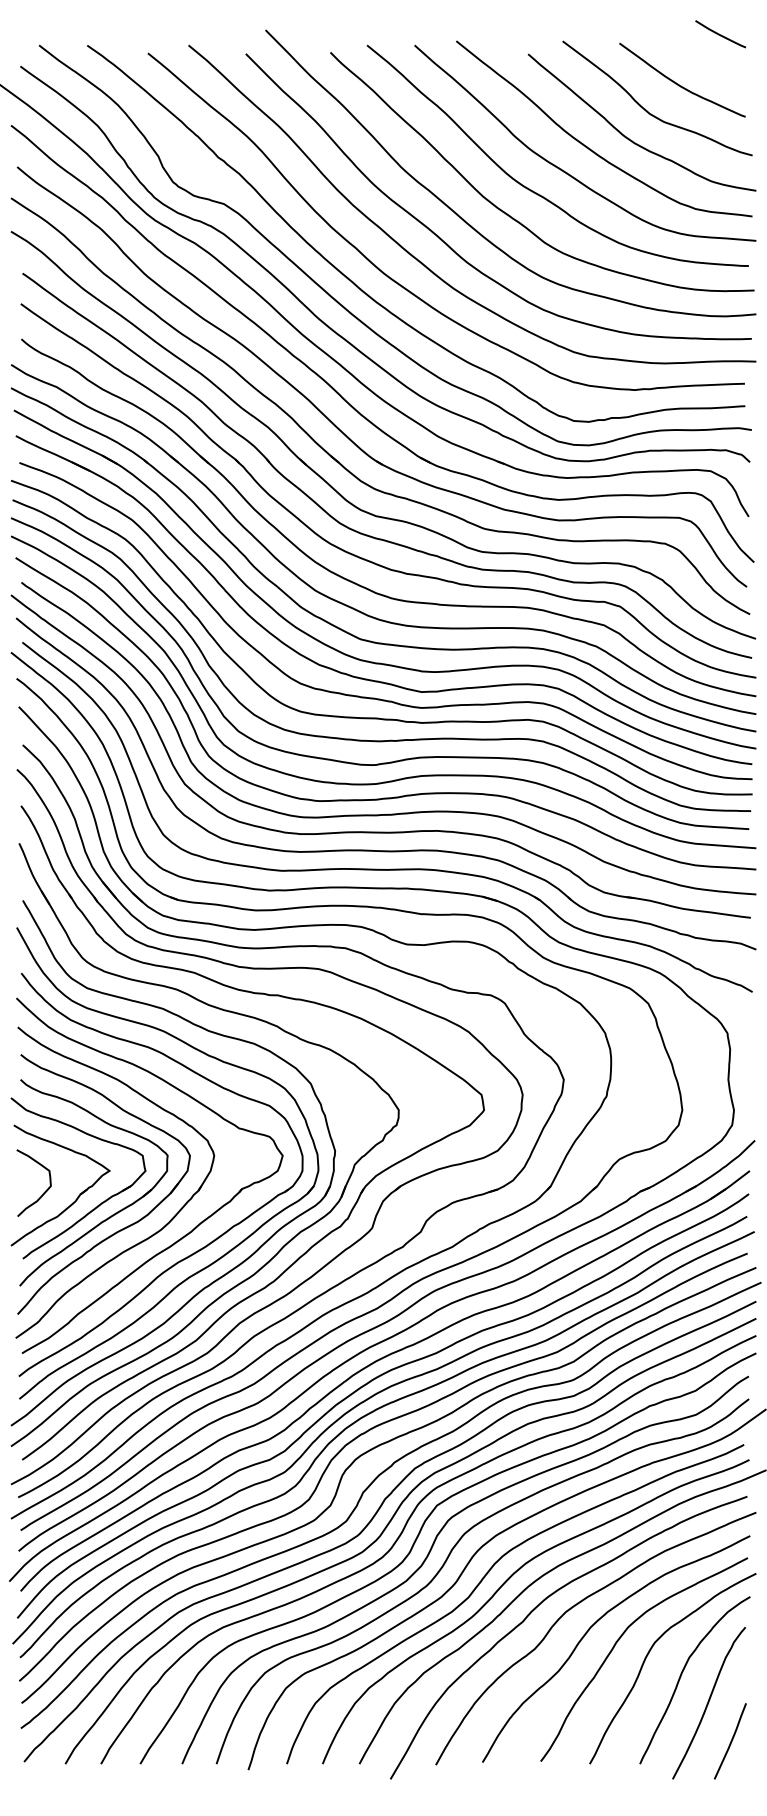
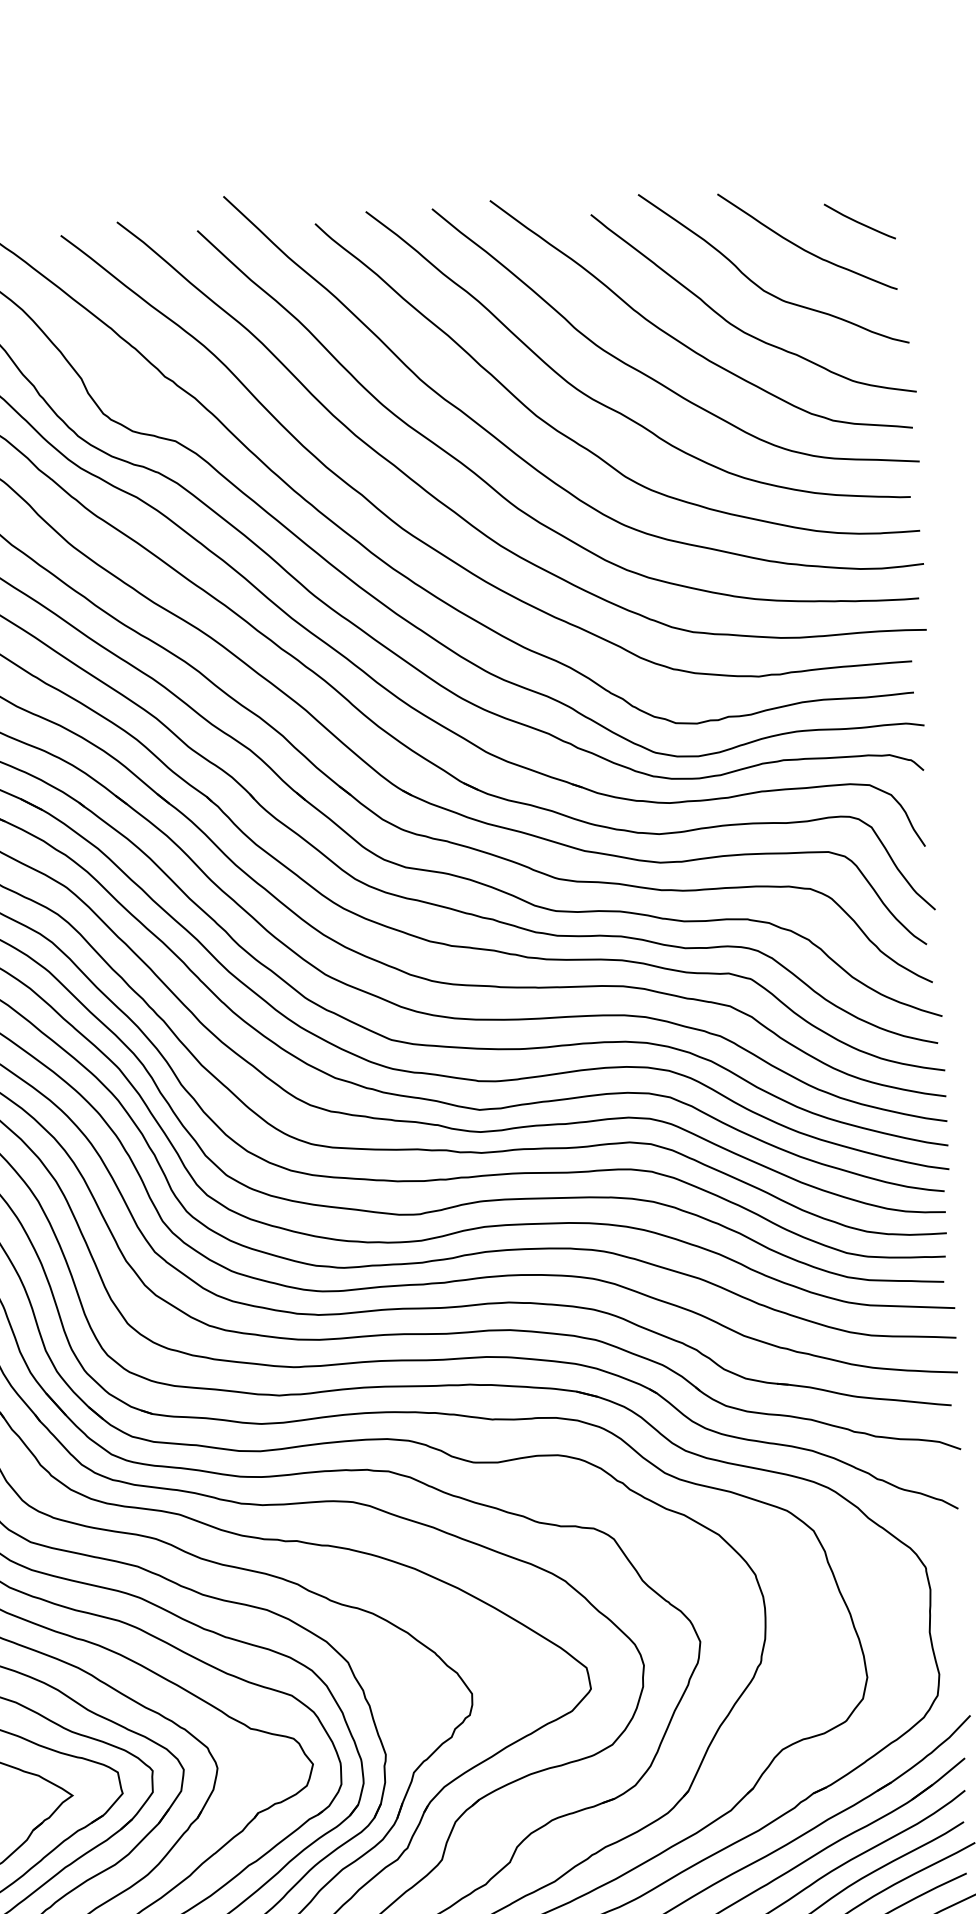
curve: (720, 34) -> (859, 221), moved

